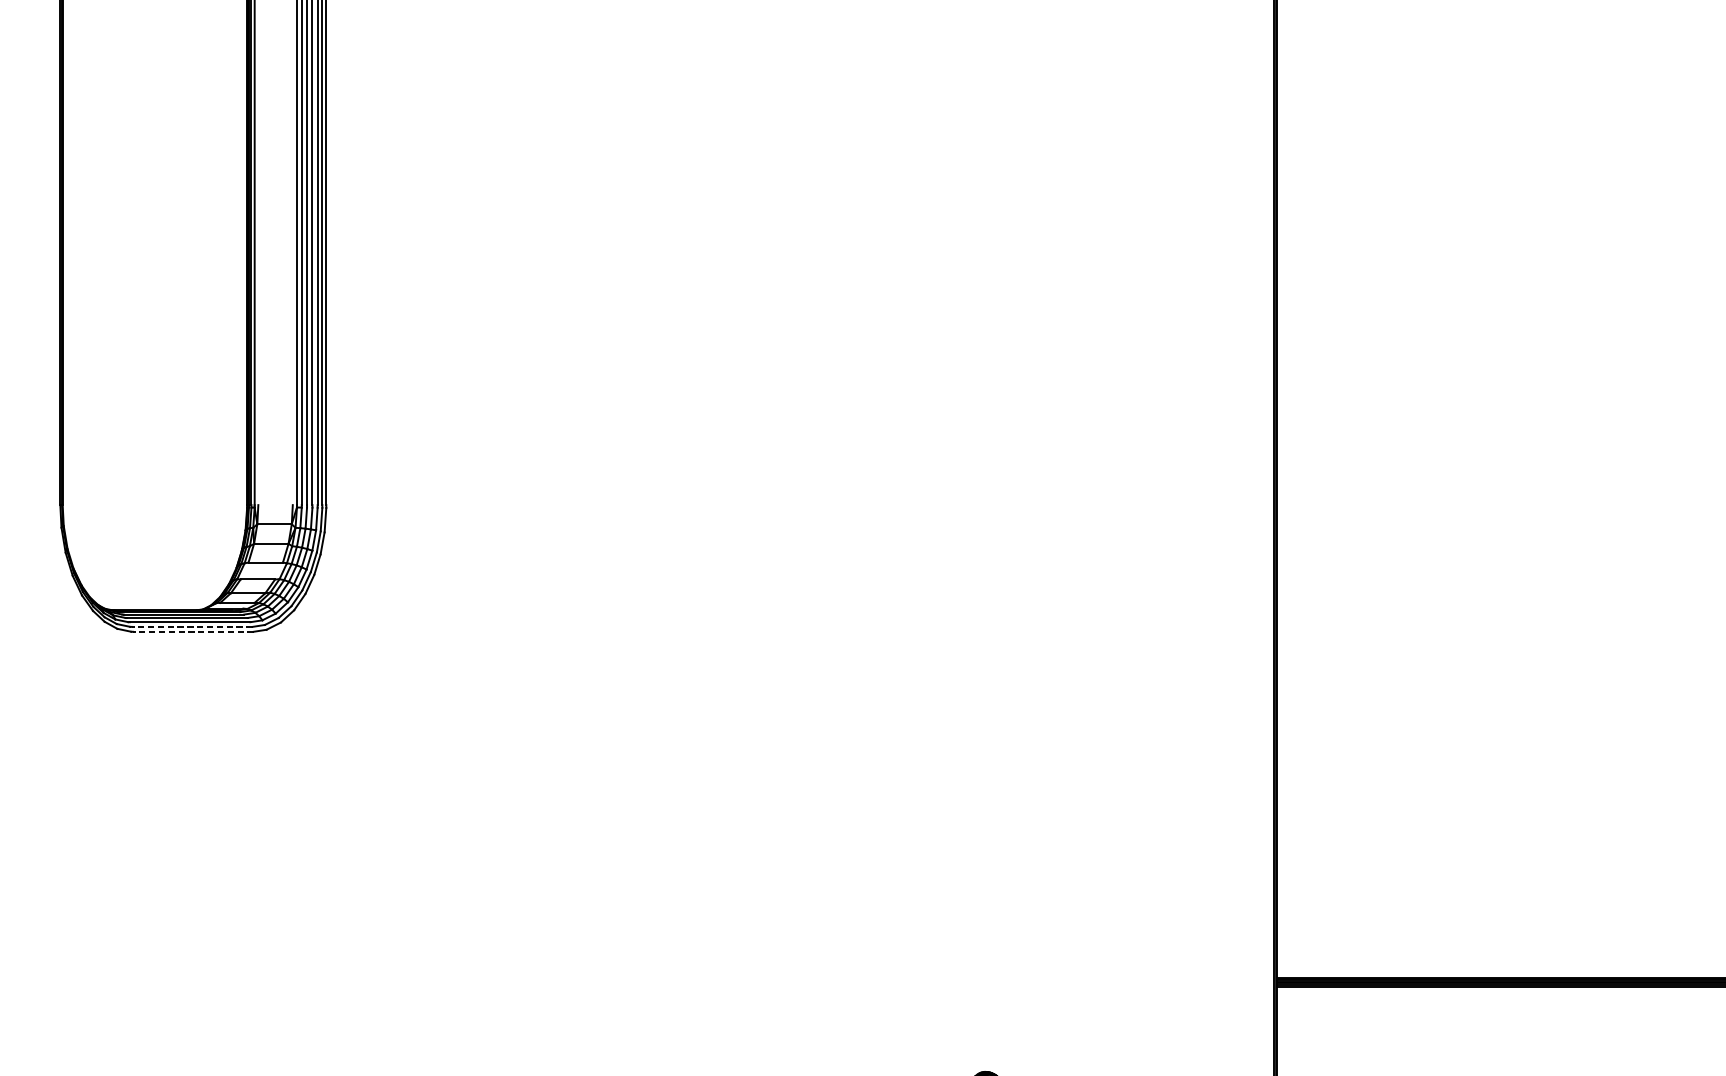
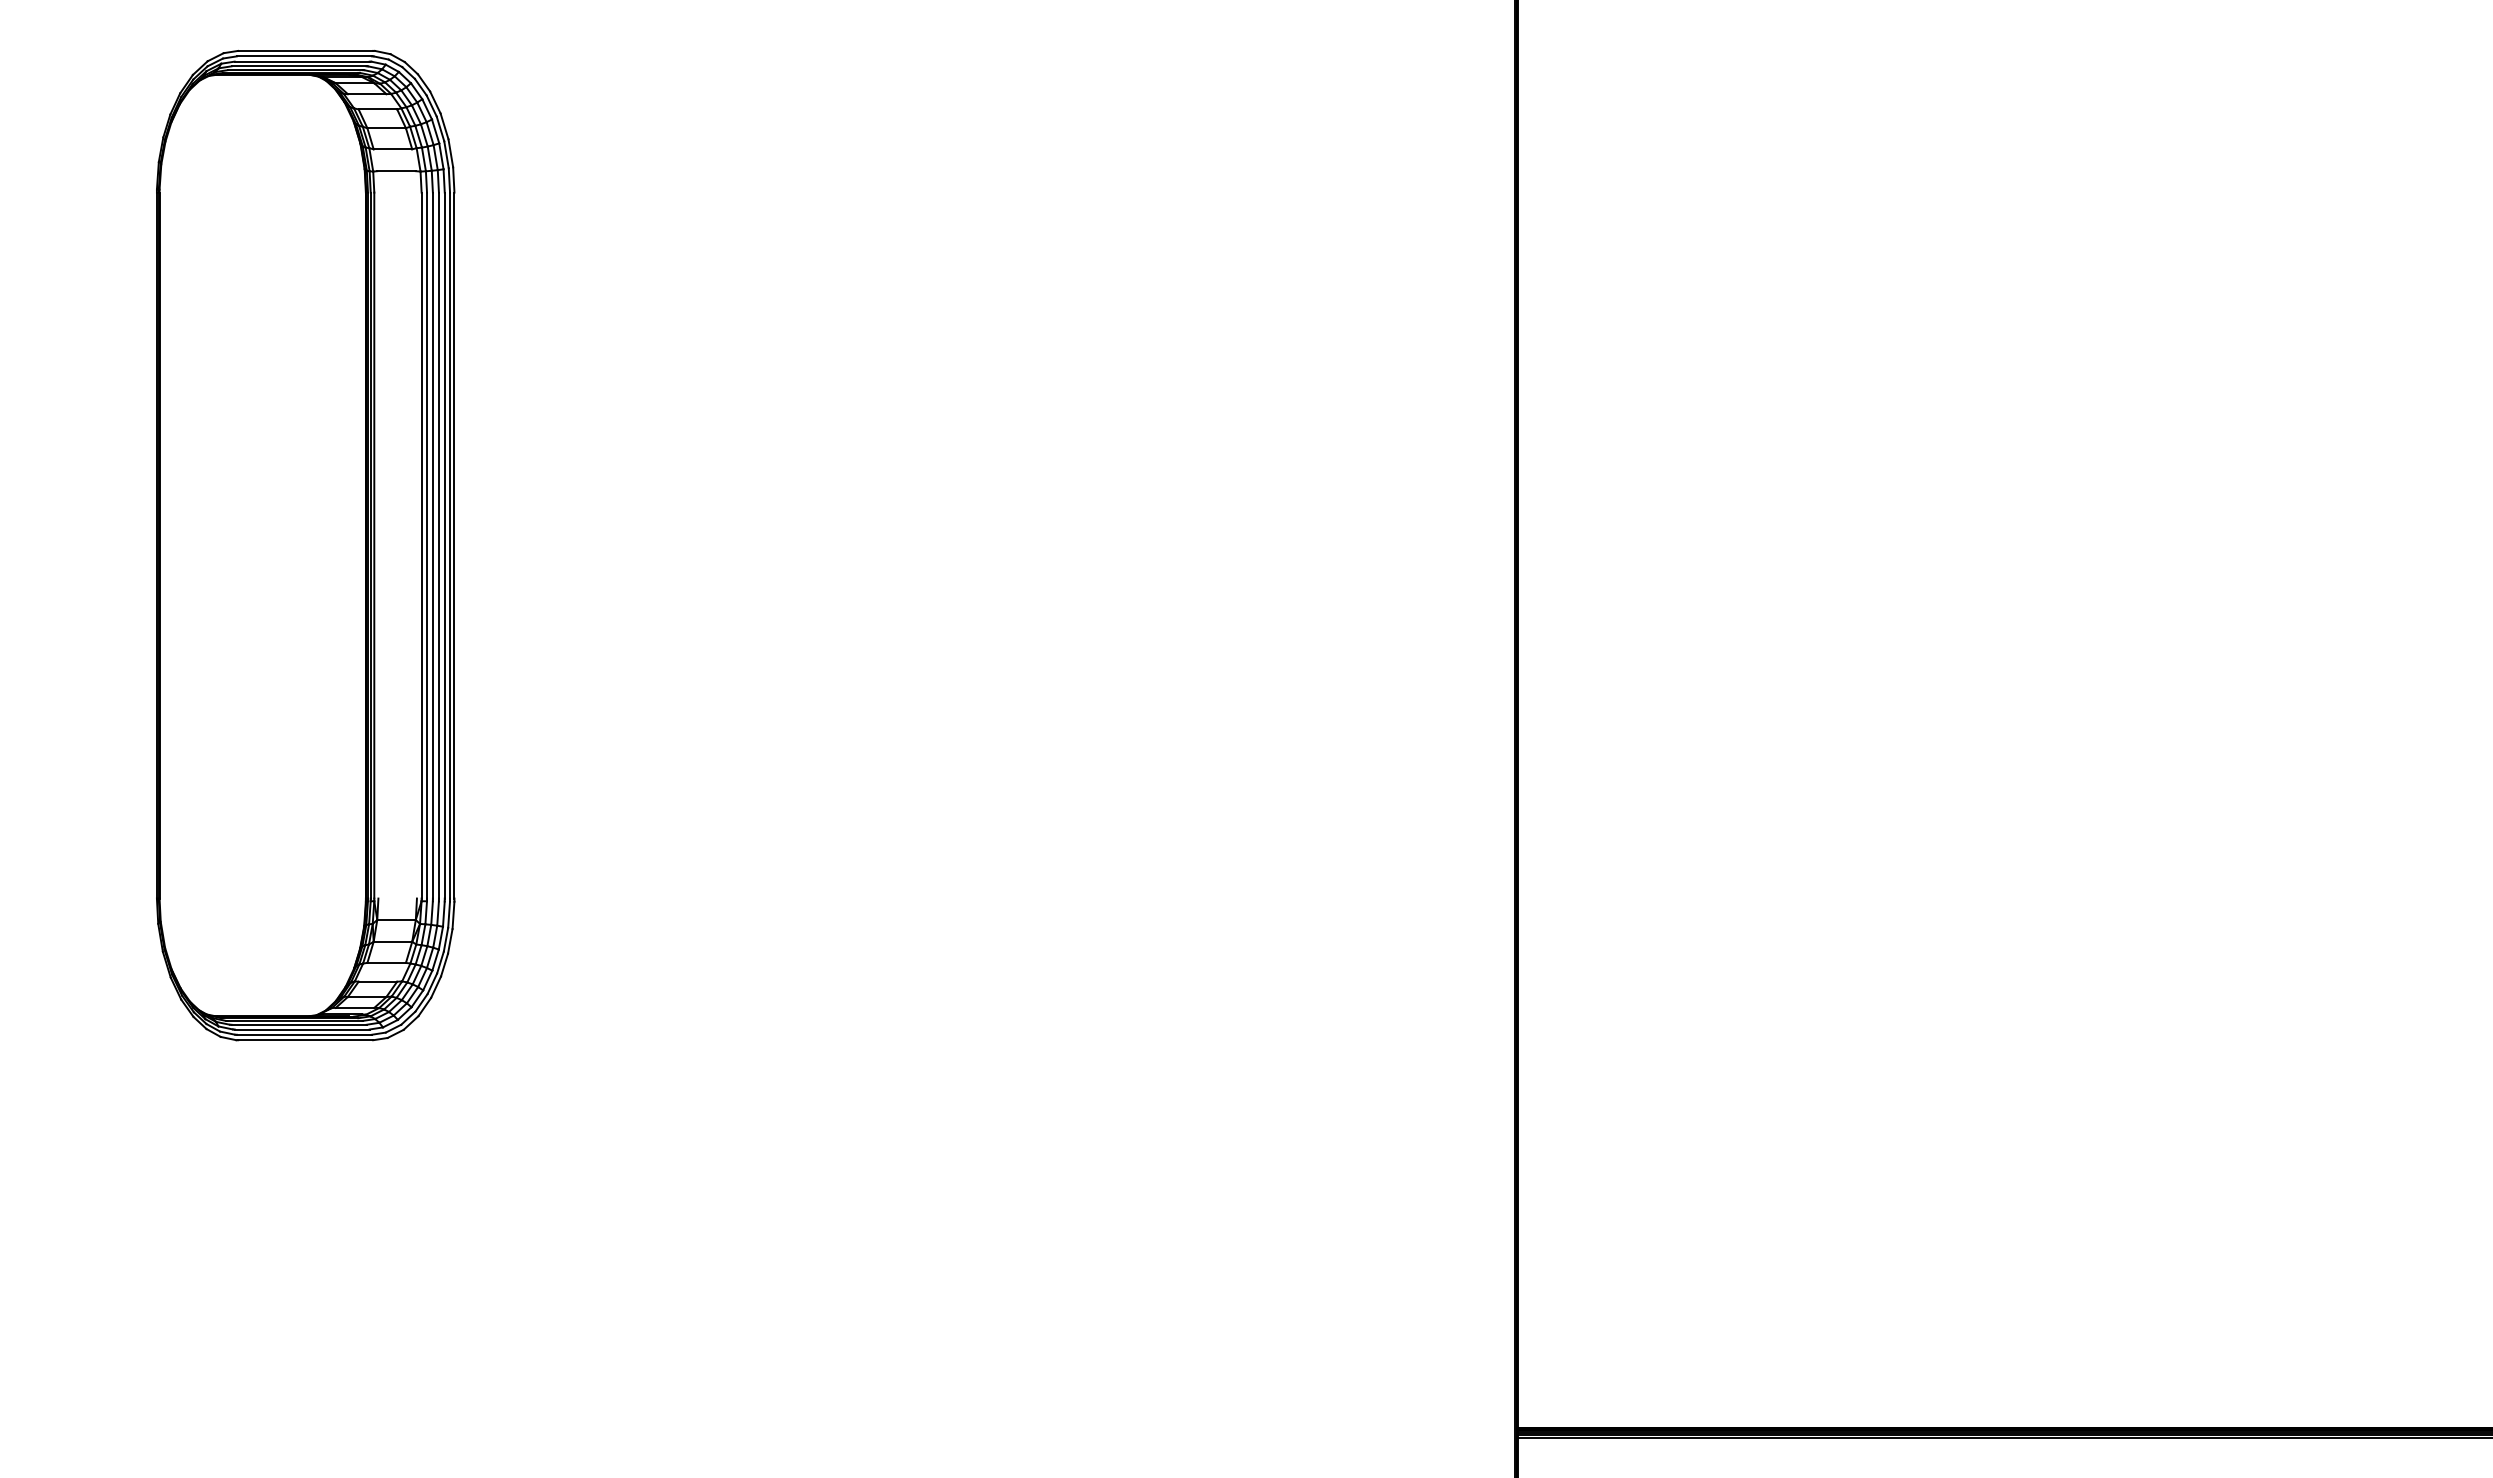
line: (191, 626) -> (303, 1034), dashed -> solid
line: (193, 632) -> (305, 1040), dashed -> solid

